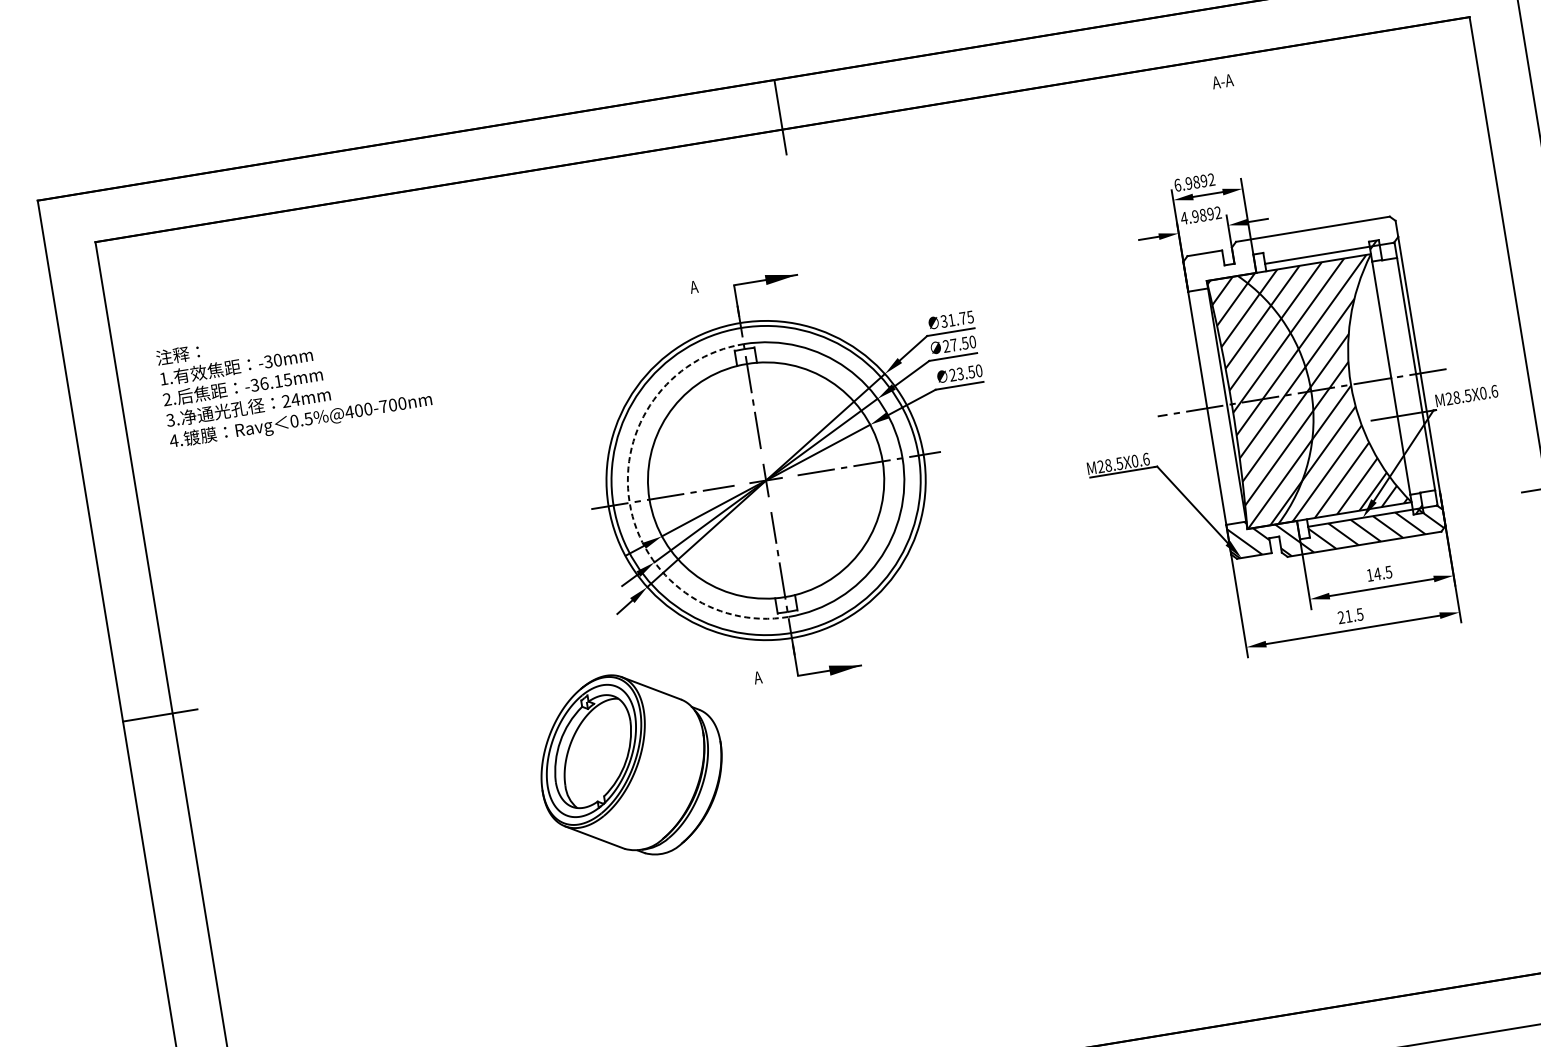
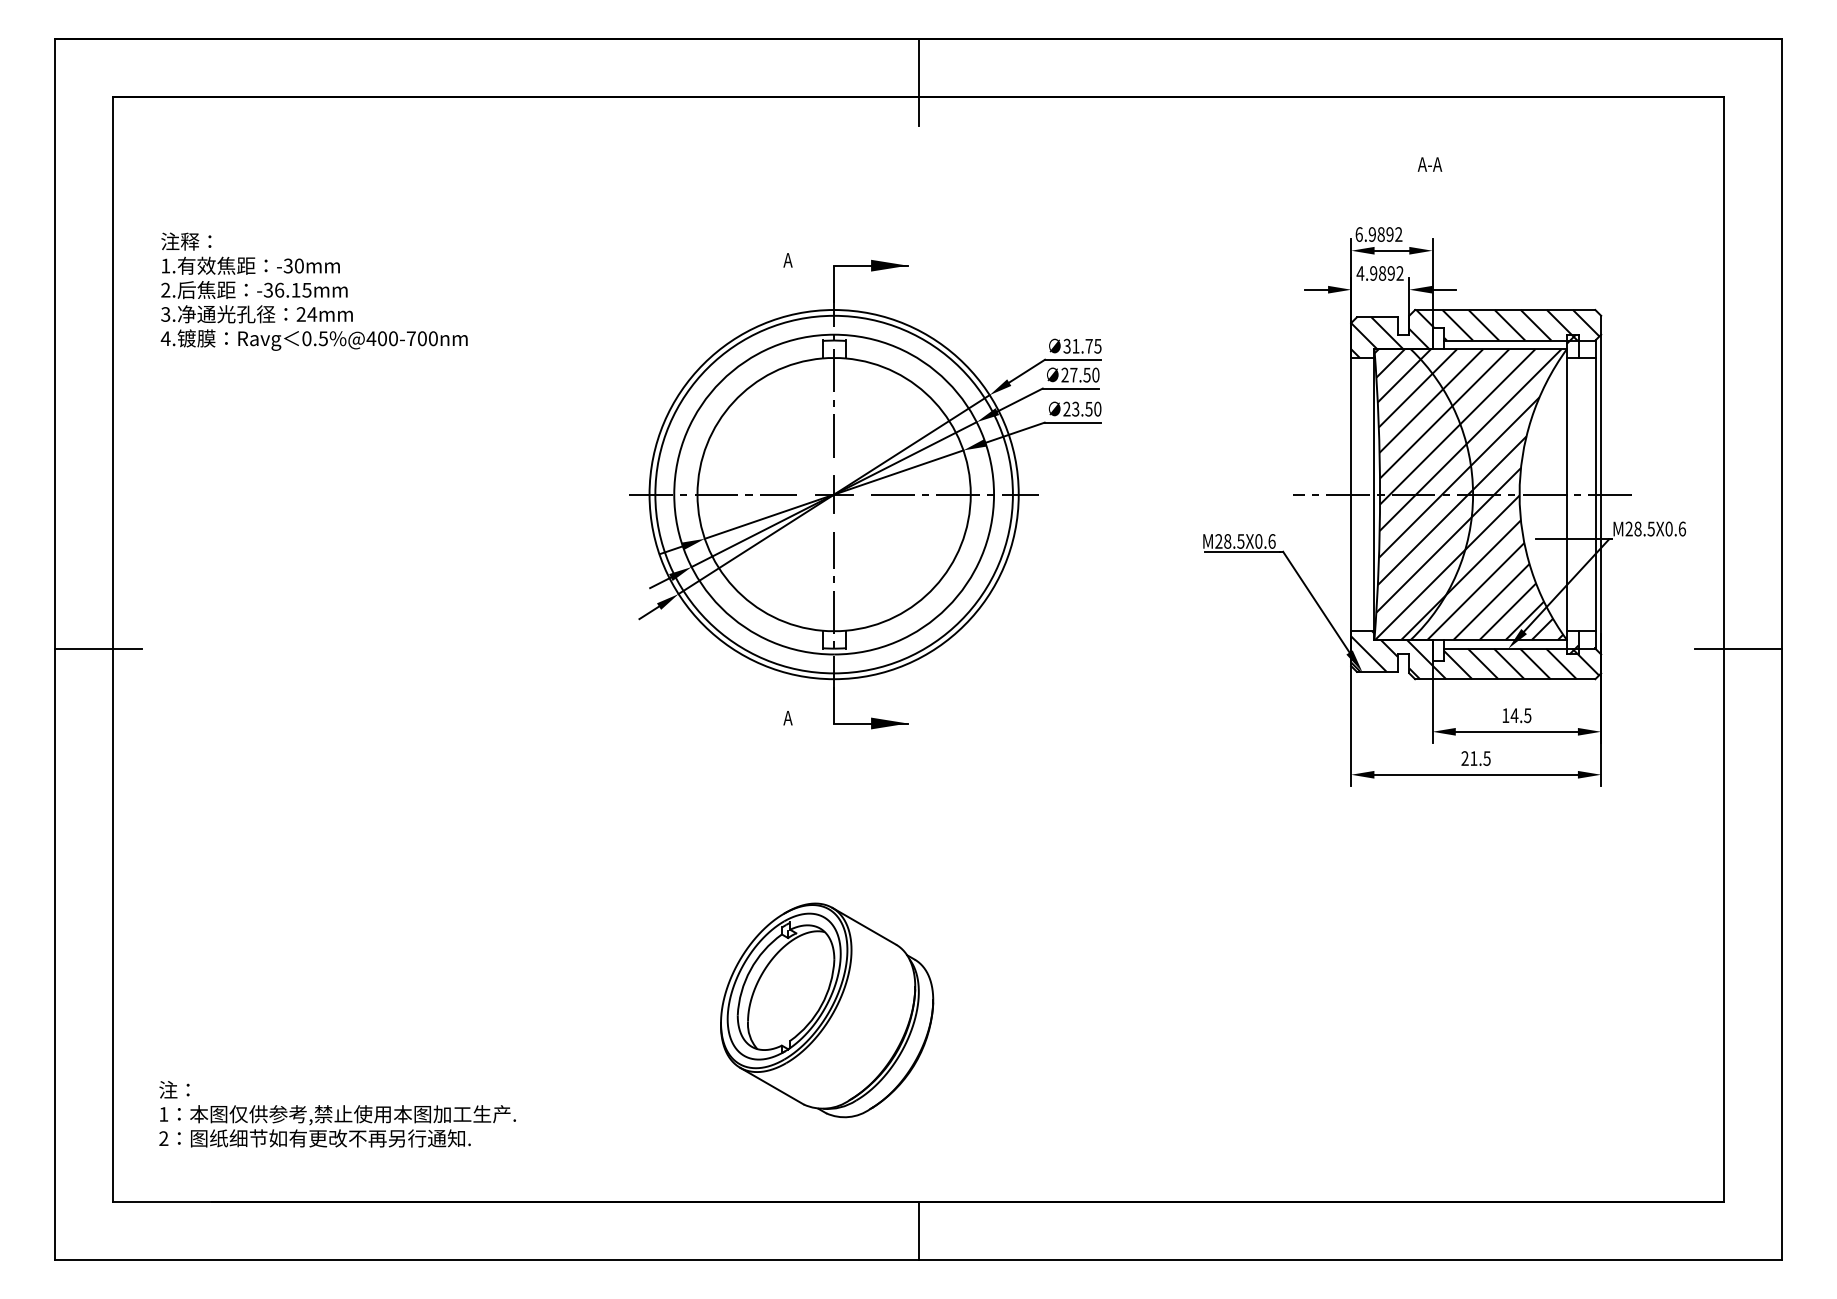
text: (1222, 81) -> (1429, 164), moved
hatch: (1290, 253) -> (1475, 333), added
arc: (629, 502) -> (674, 494), dashed -> solid
part: (631, 765) -> (827, 1010), moved

